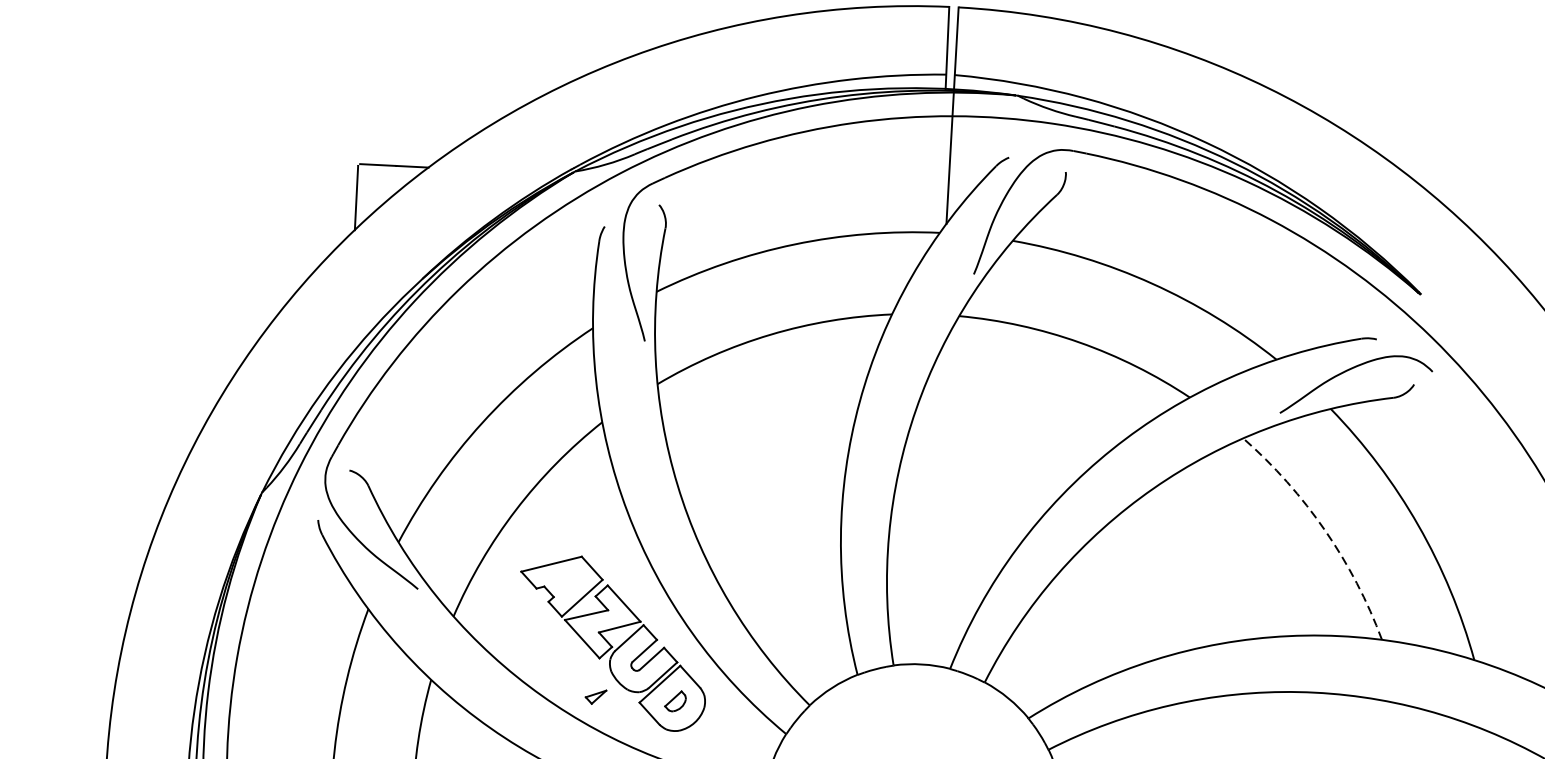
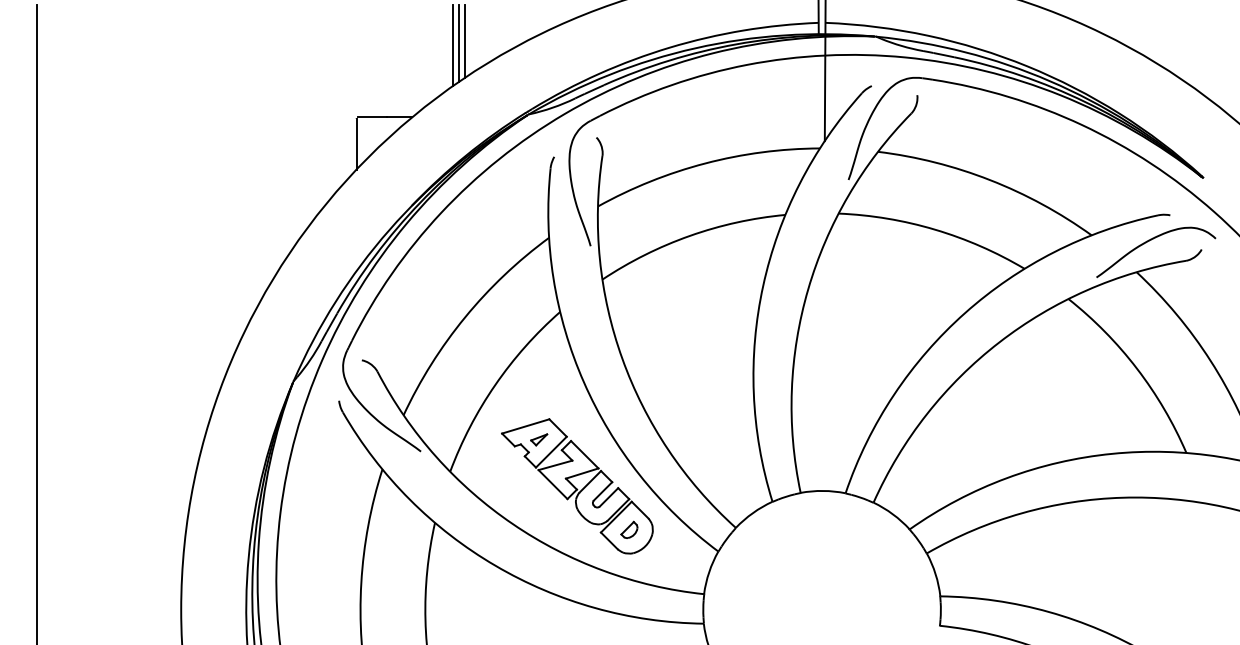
line: (500, 75) -> (465, 41), added
line: (492, 77) -> (459, 43), added
line: (484, 79) -> (453, 45), added
arc: (1325, 530) -> (1137, 368), dashed -> solid
part: (596, 696) -> (539, 439), moved

